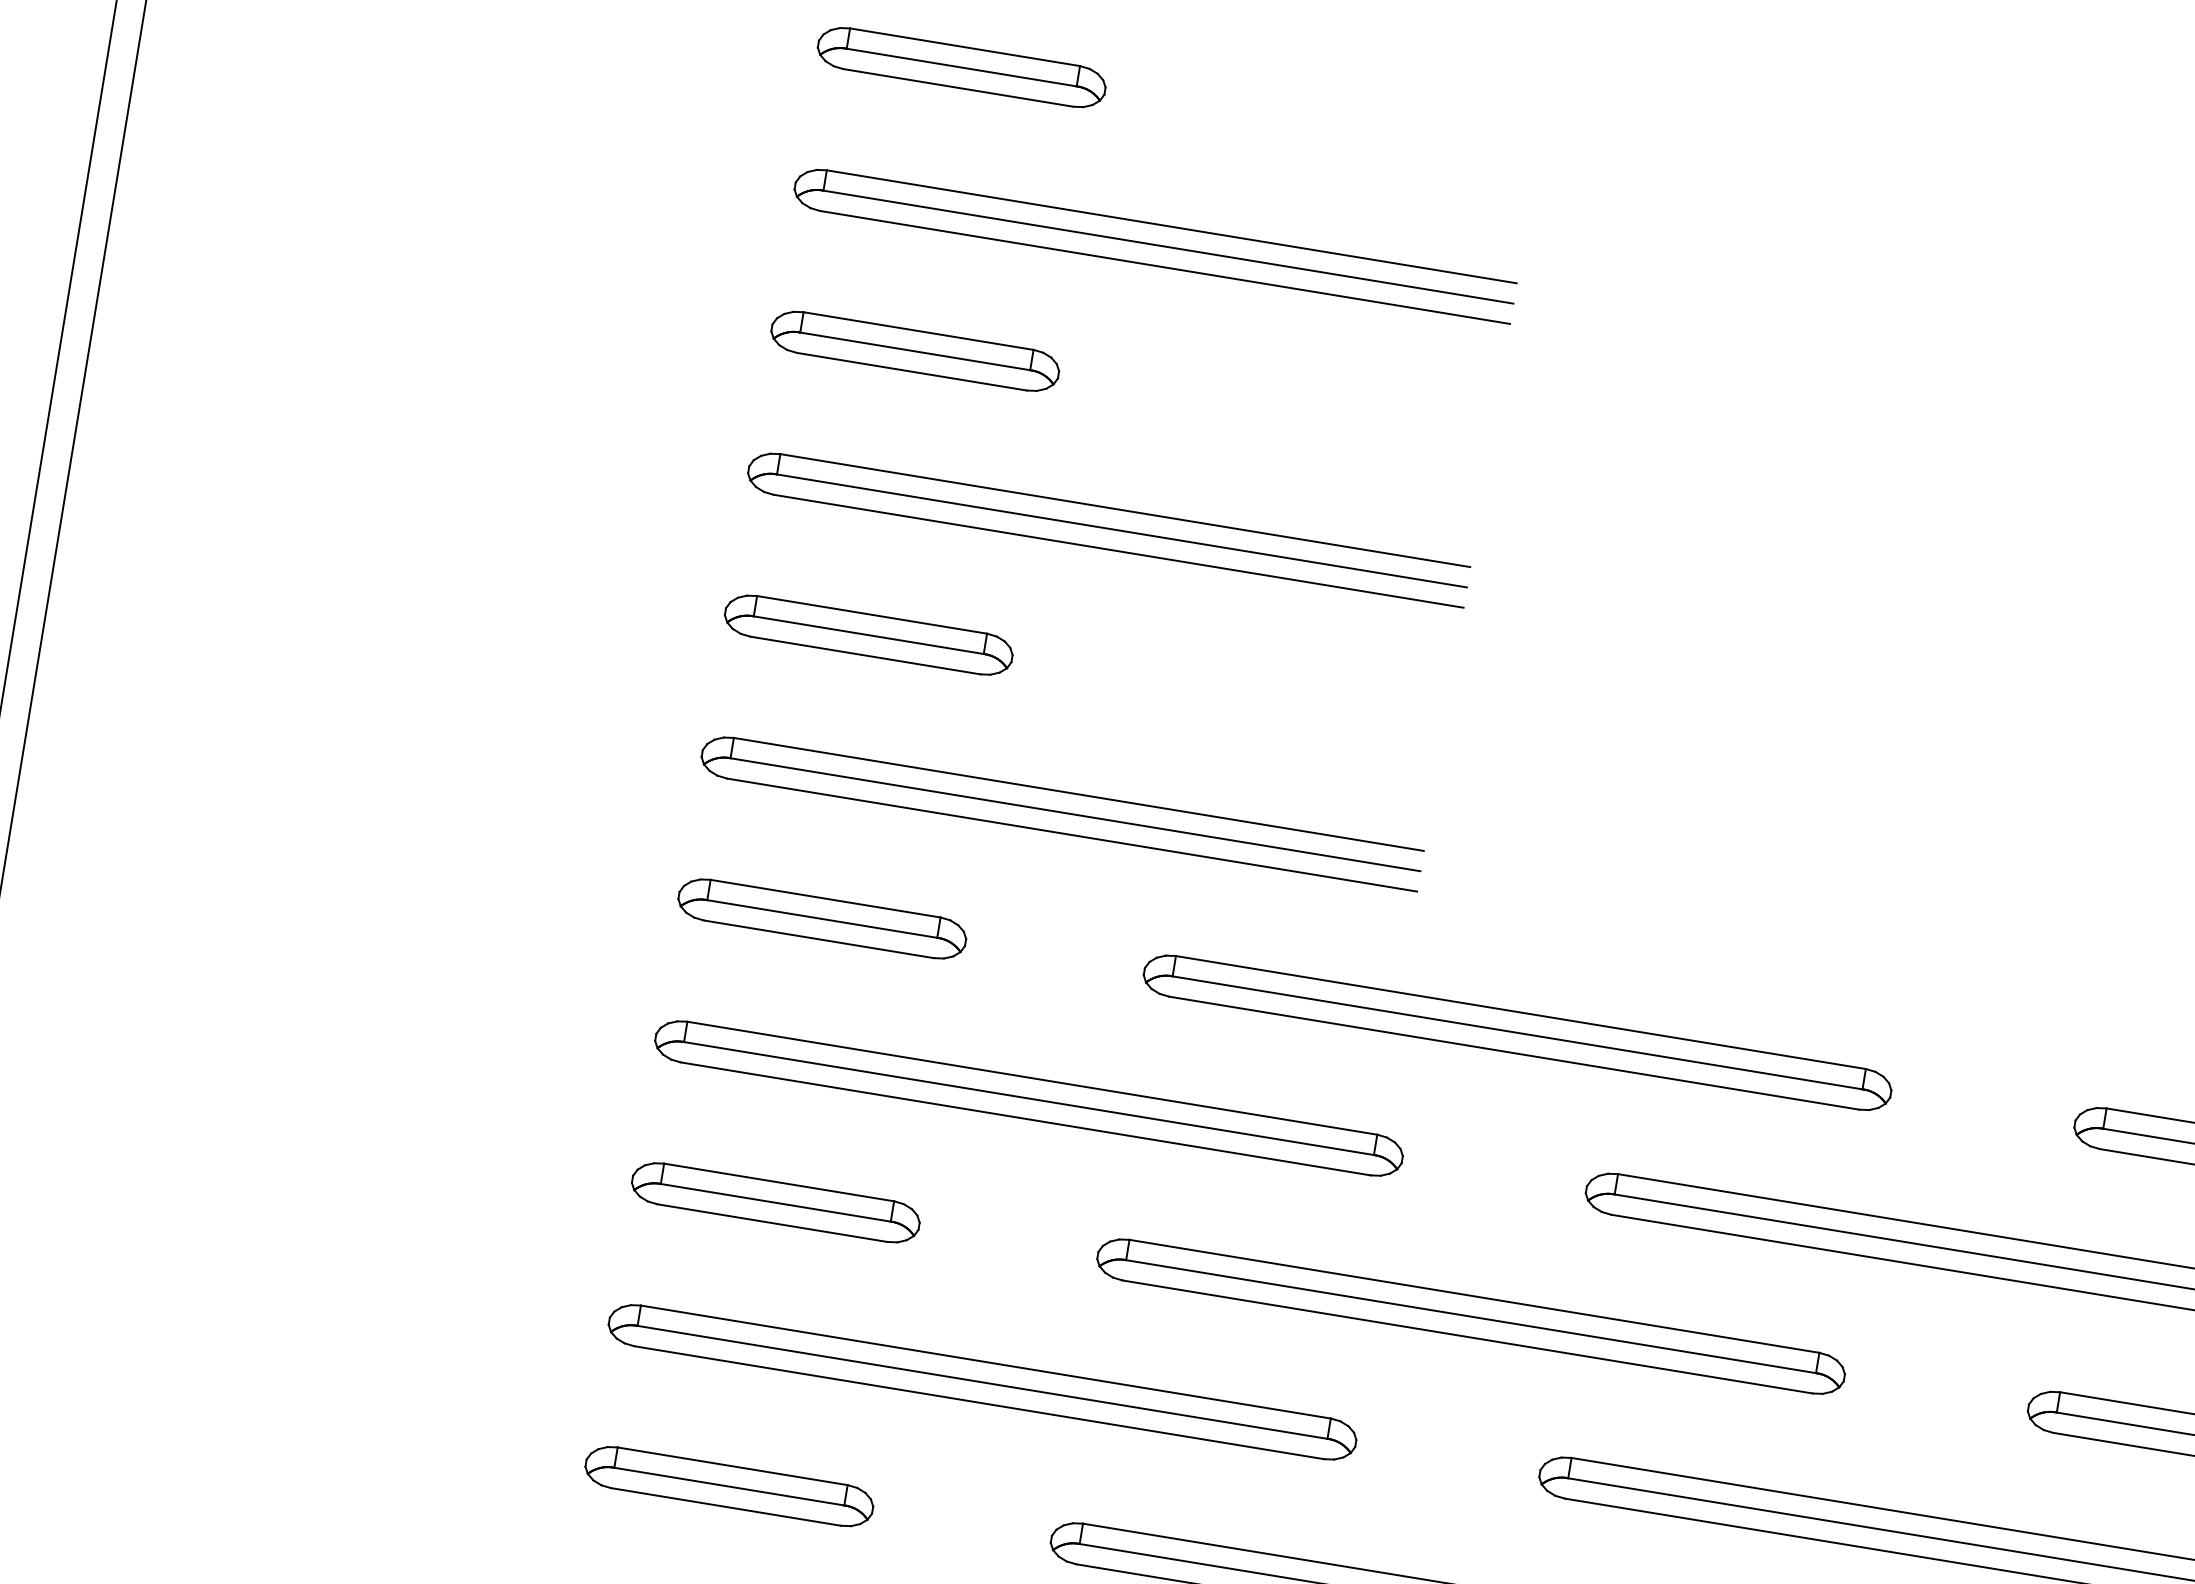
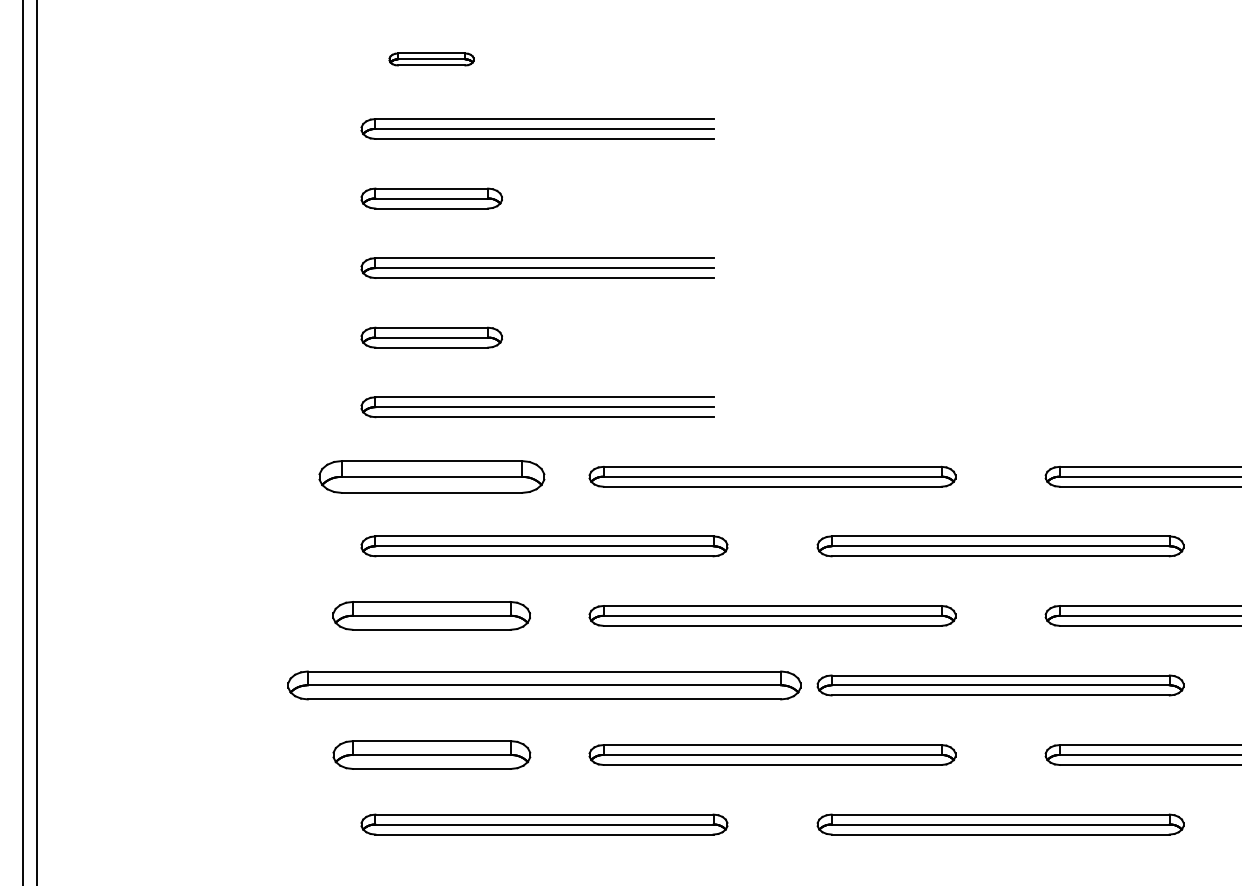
part: (961, 67) -> (431, 59), size x0.6
part: (821, 918) -> (431, 476), size x1.6
part: (775, 1201) -> (431, 615), size x1.4
part: (982, 1382) -> (544, 685), size x1.4
part: (728, 1485) -> (431, 754), size x1.4

